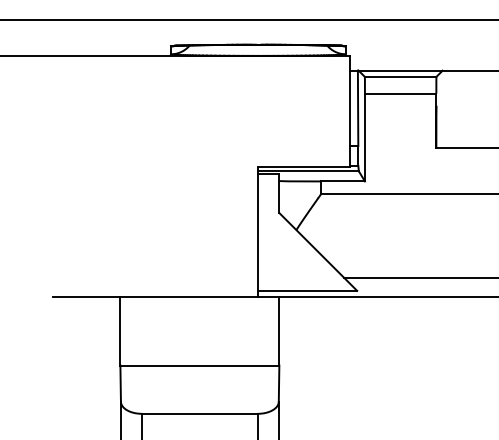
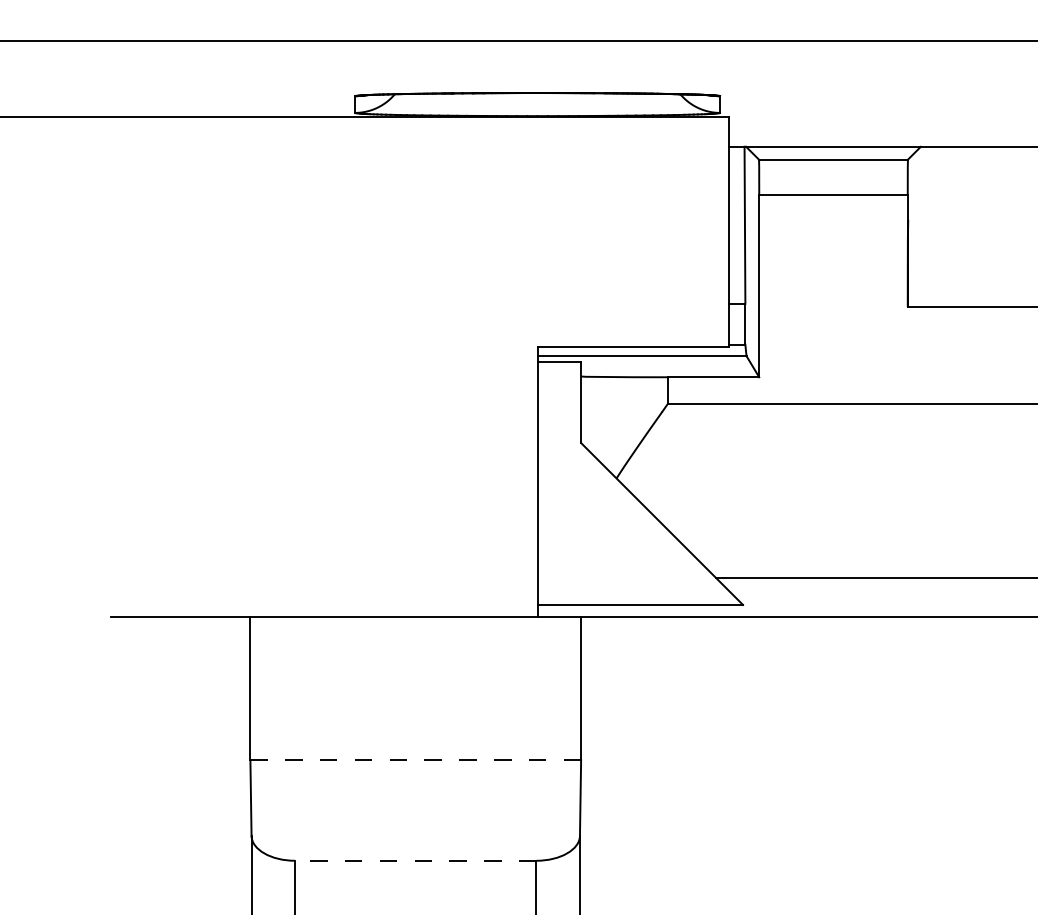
line: (199, 365) -> (414, 760), solid -> dashed
line: (199, 413) -> (414, 860), solid -> dashed

